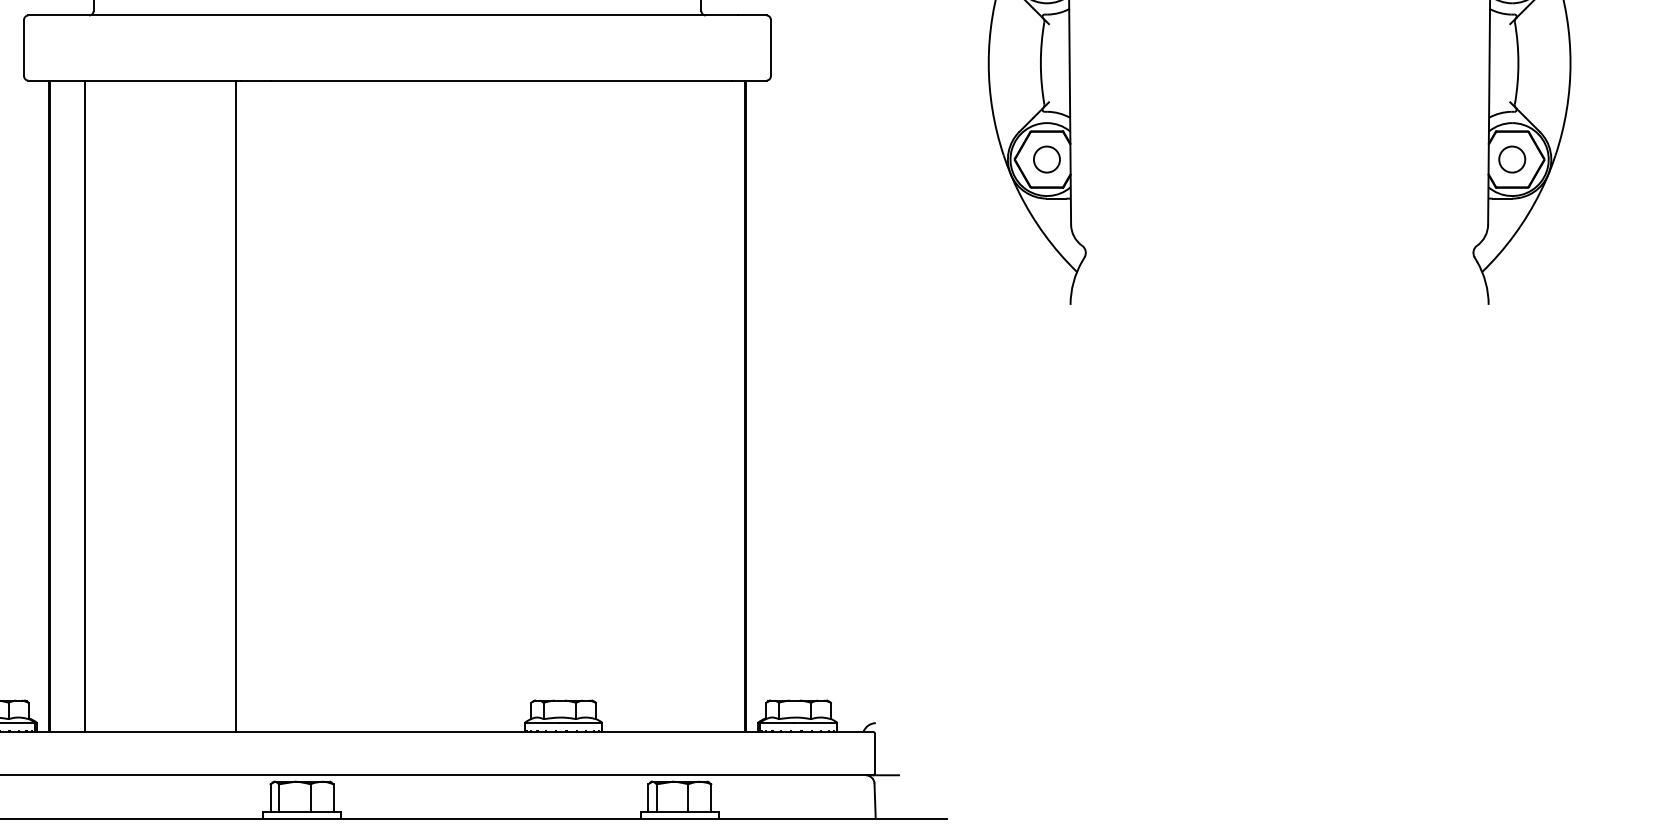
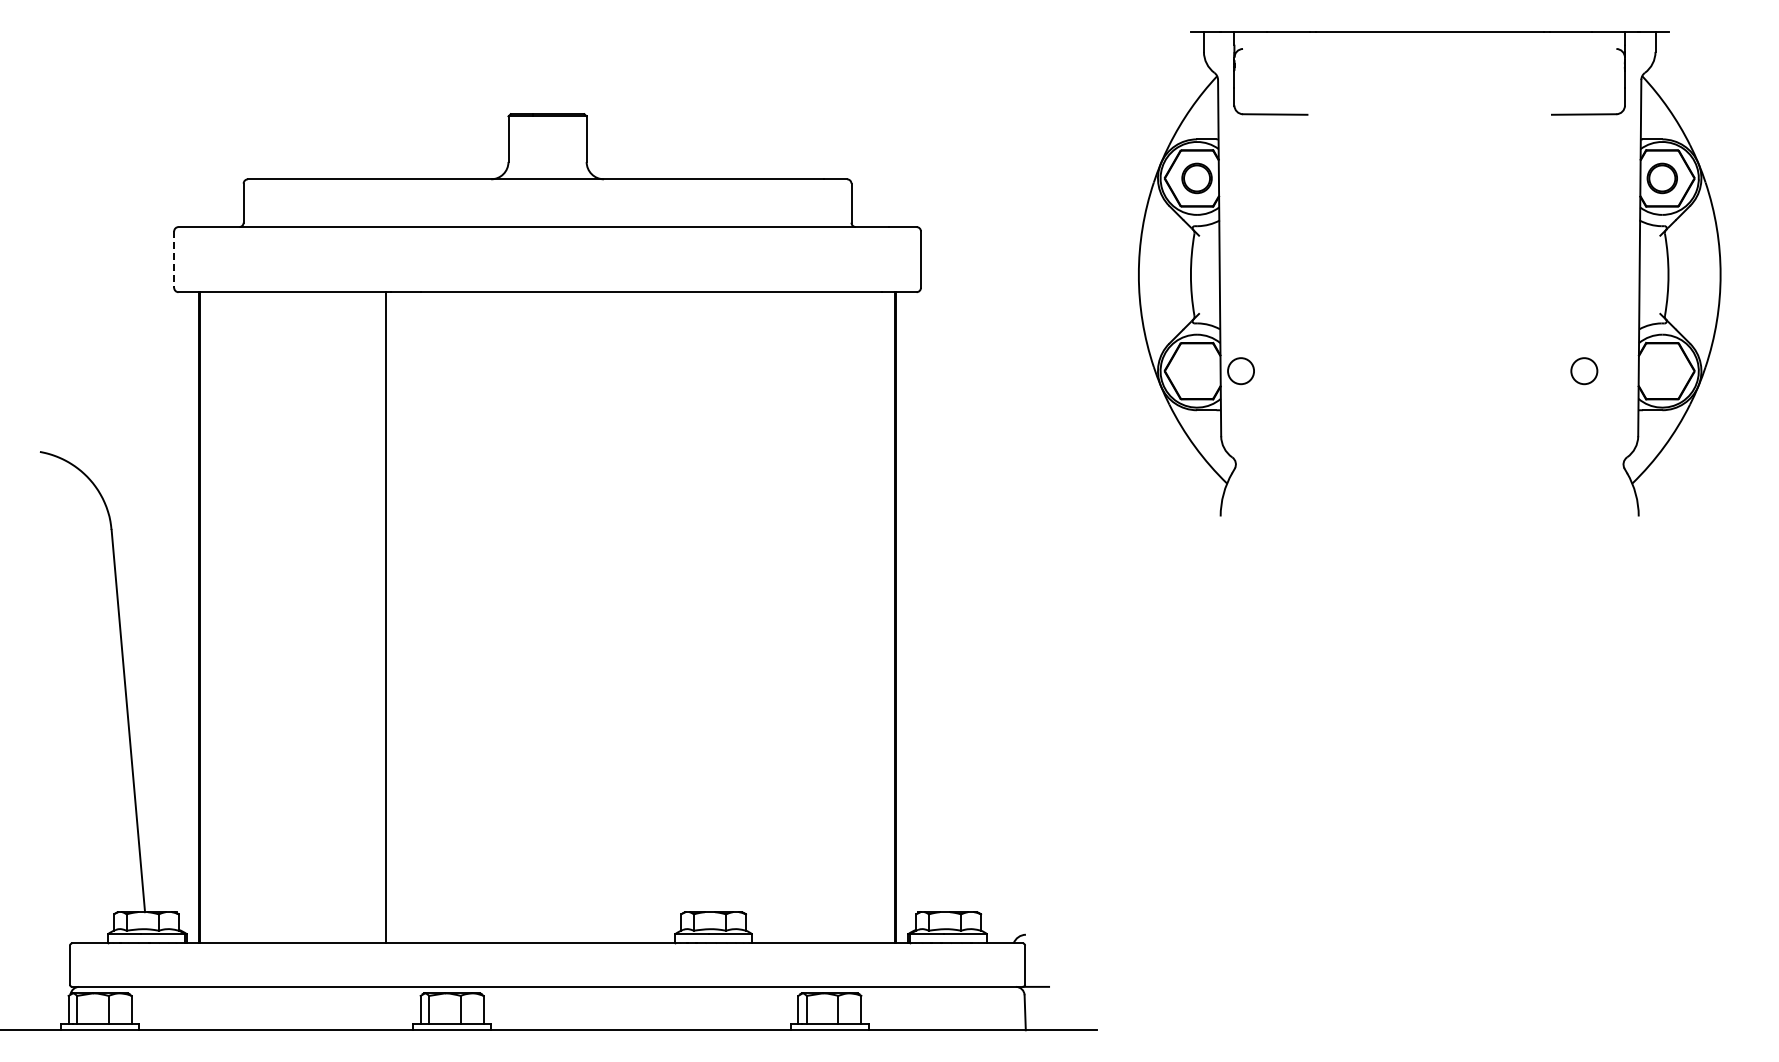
line: (24, 48) -> (174, 260), solid -> dashed
circle: (1046, 159) -> (1240, 371), moved
circle: (1512, 159) -> (1584, 371), moved
line: (84, 405) -> (234, 617), removed

